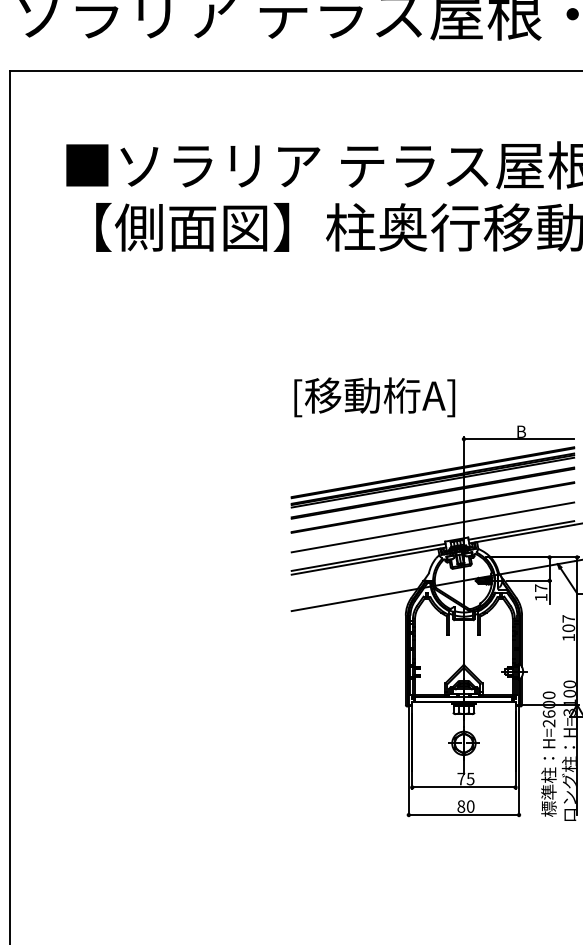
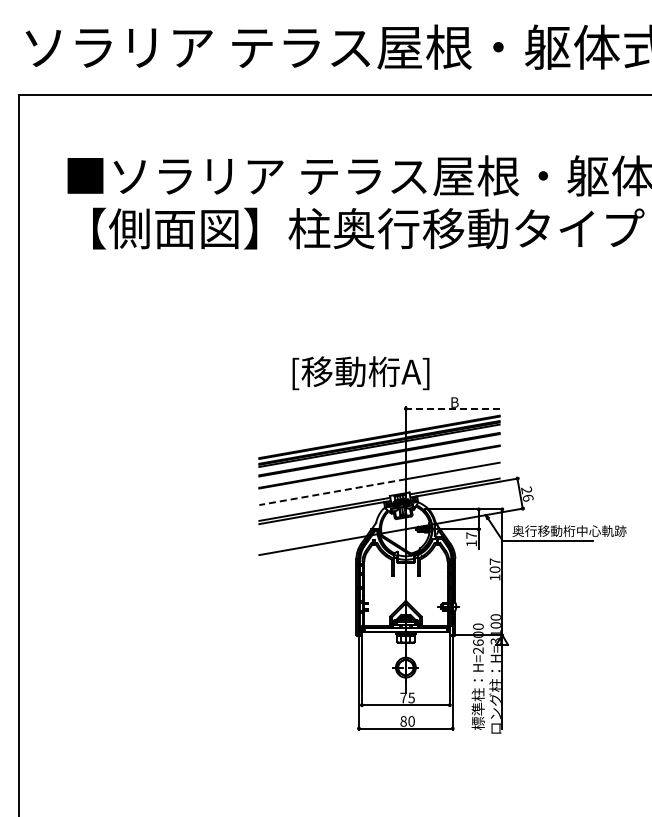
text: (374, 397) -> (360, 373), moved
line: (518, 438) -> (452, 408), solid -> dashed
line: (377, 537) -> (332, 492), solid -> dashed

